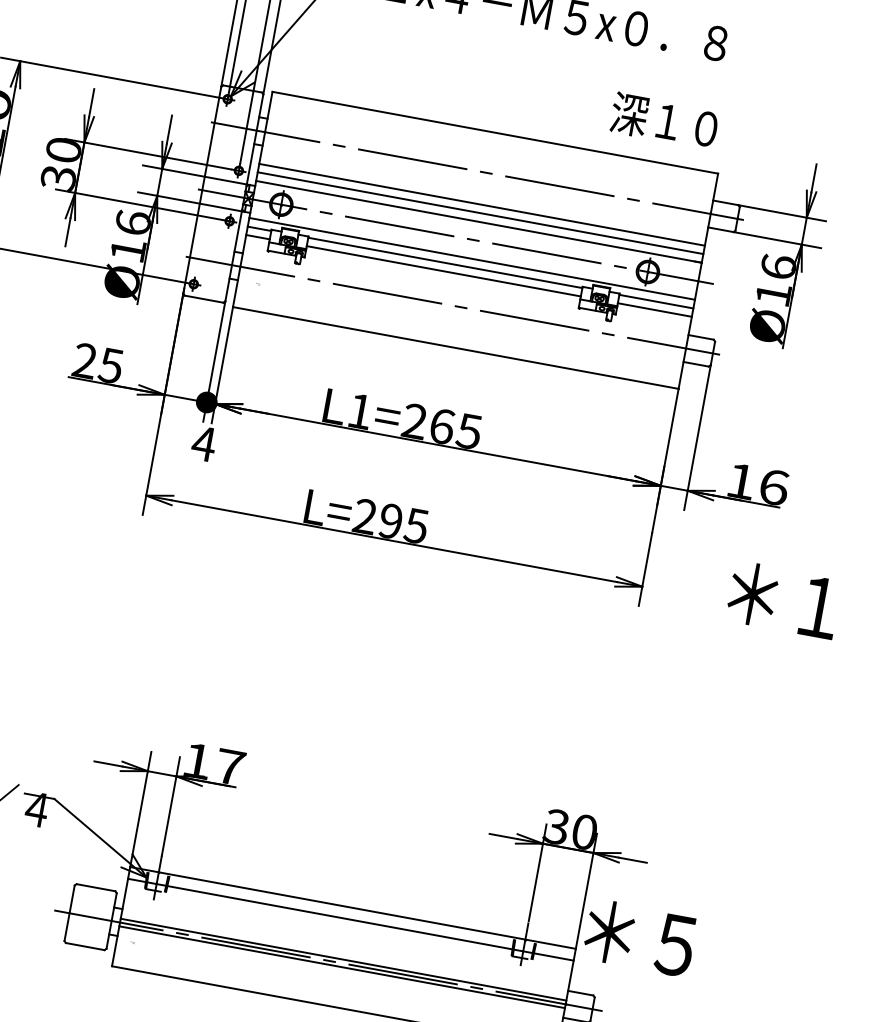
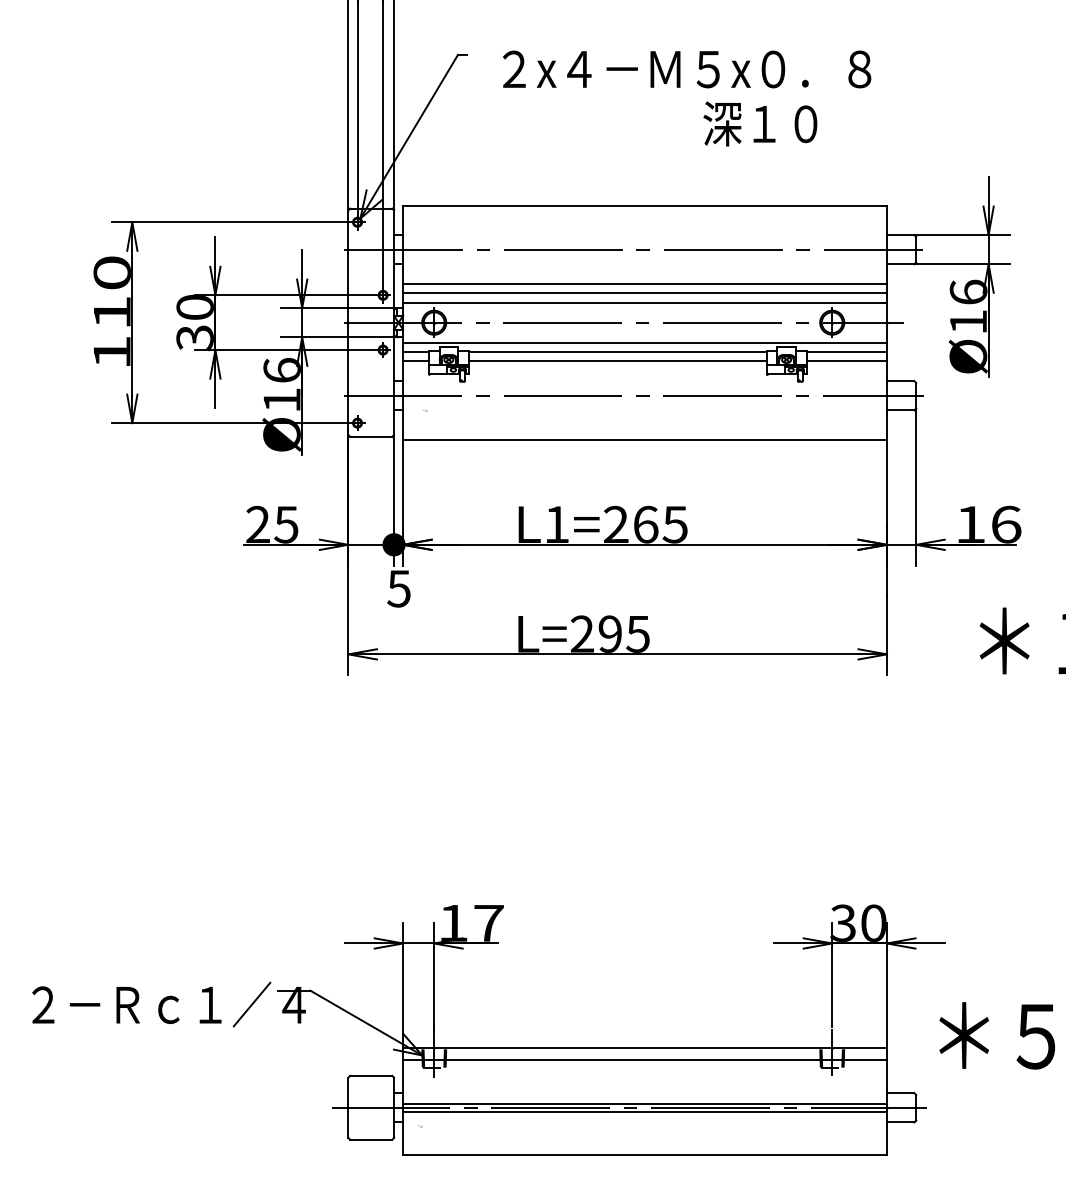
text: (664, 120) -> (760, 123), moved
text: (203, 443) -> (398, 588), 4 -> 5
text: (640, 937) -> (997, 1035), moved

